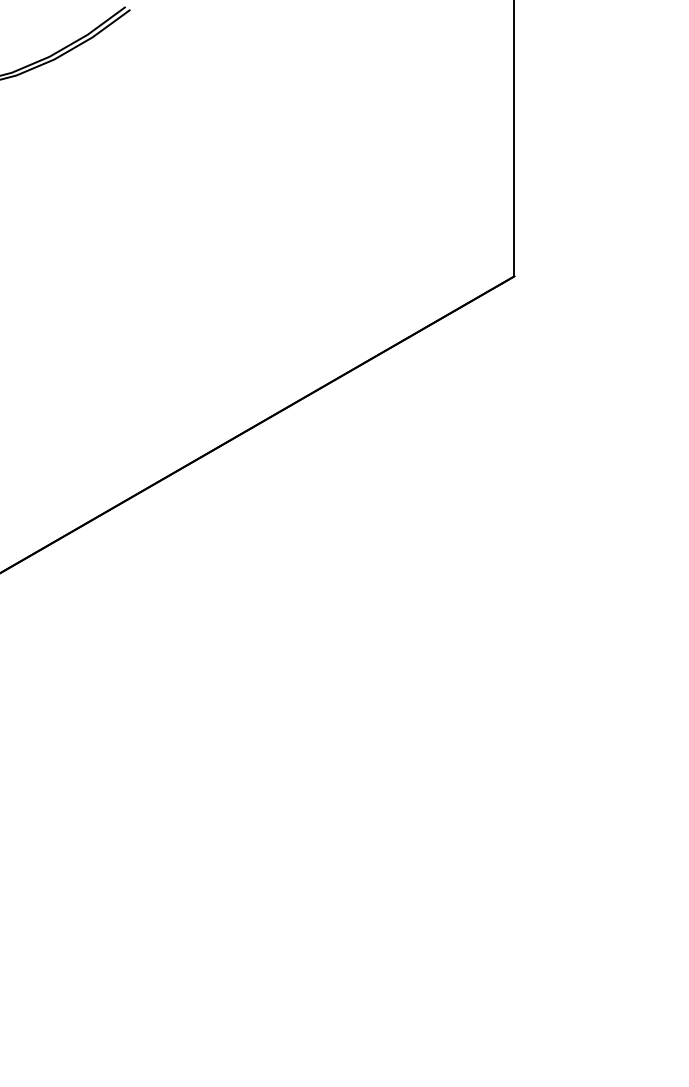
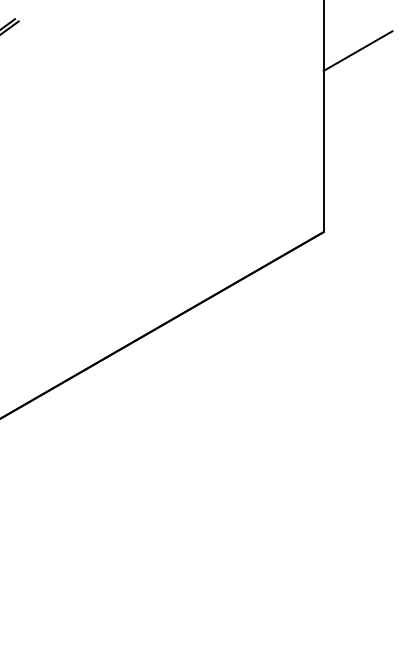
line: (557, 47) -> (357, 50), added

